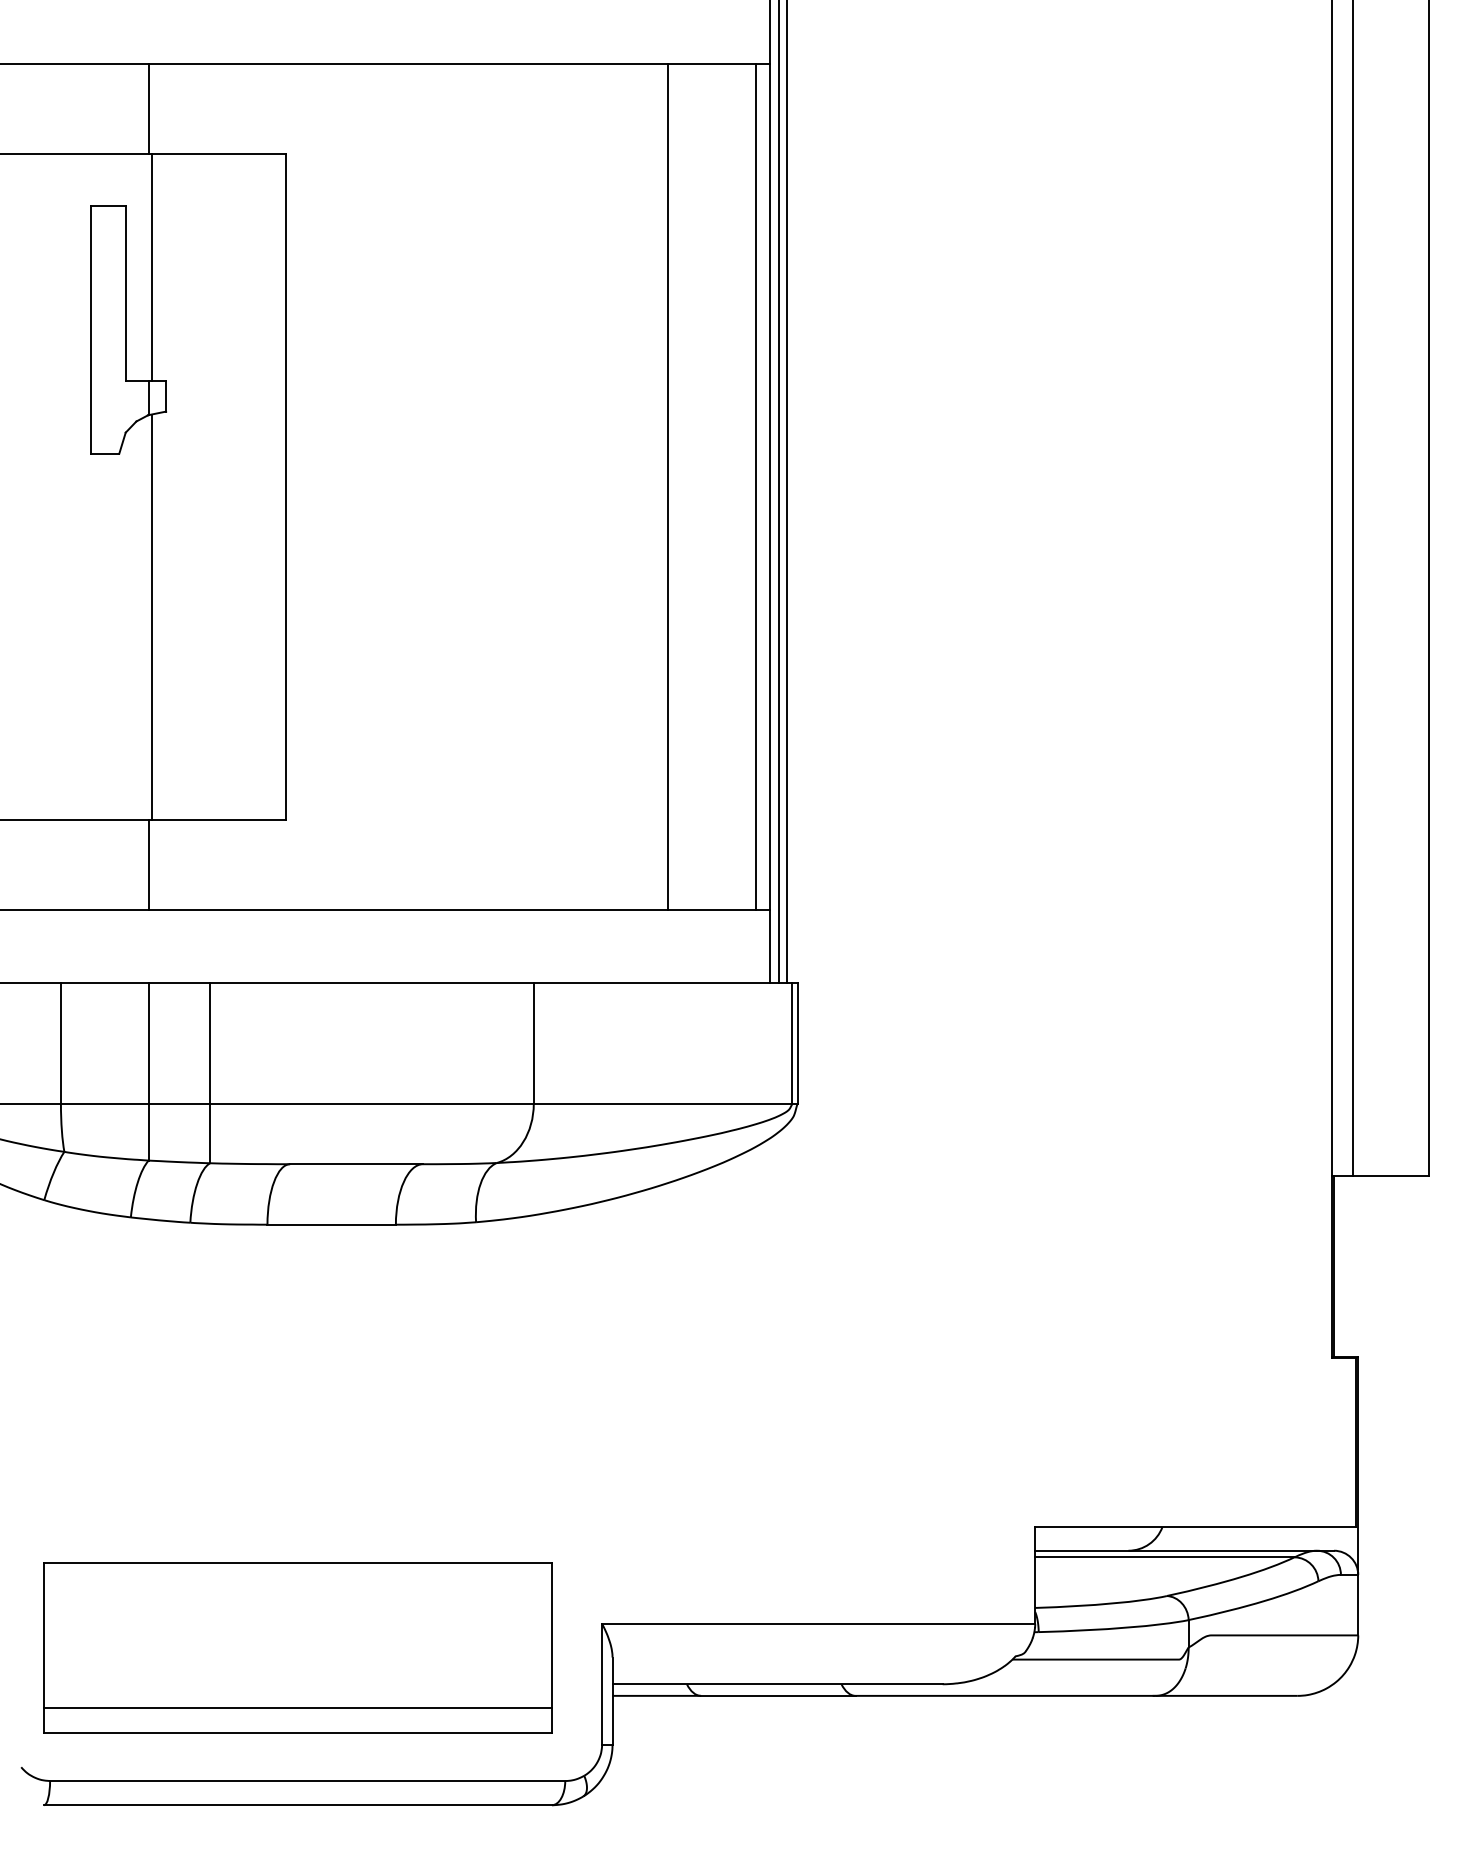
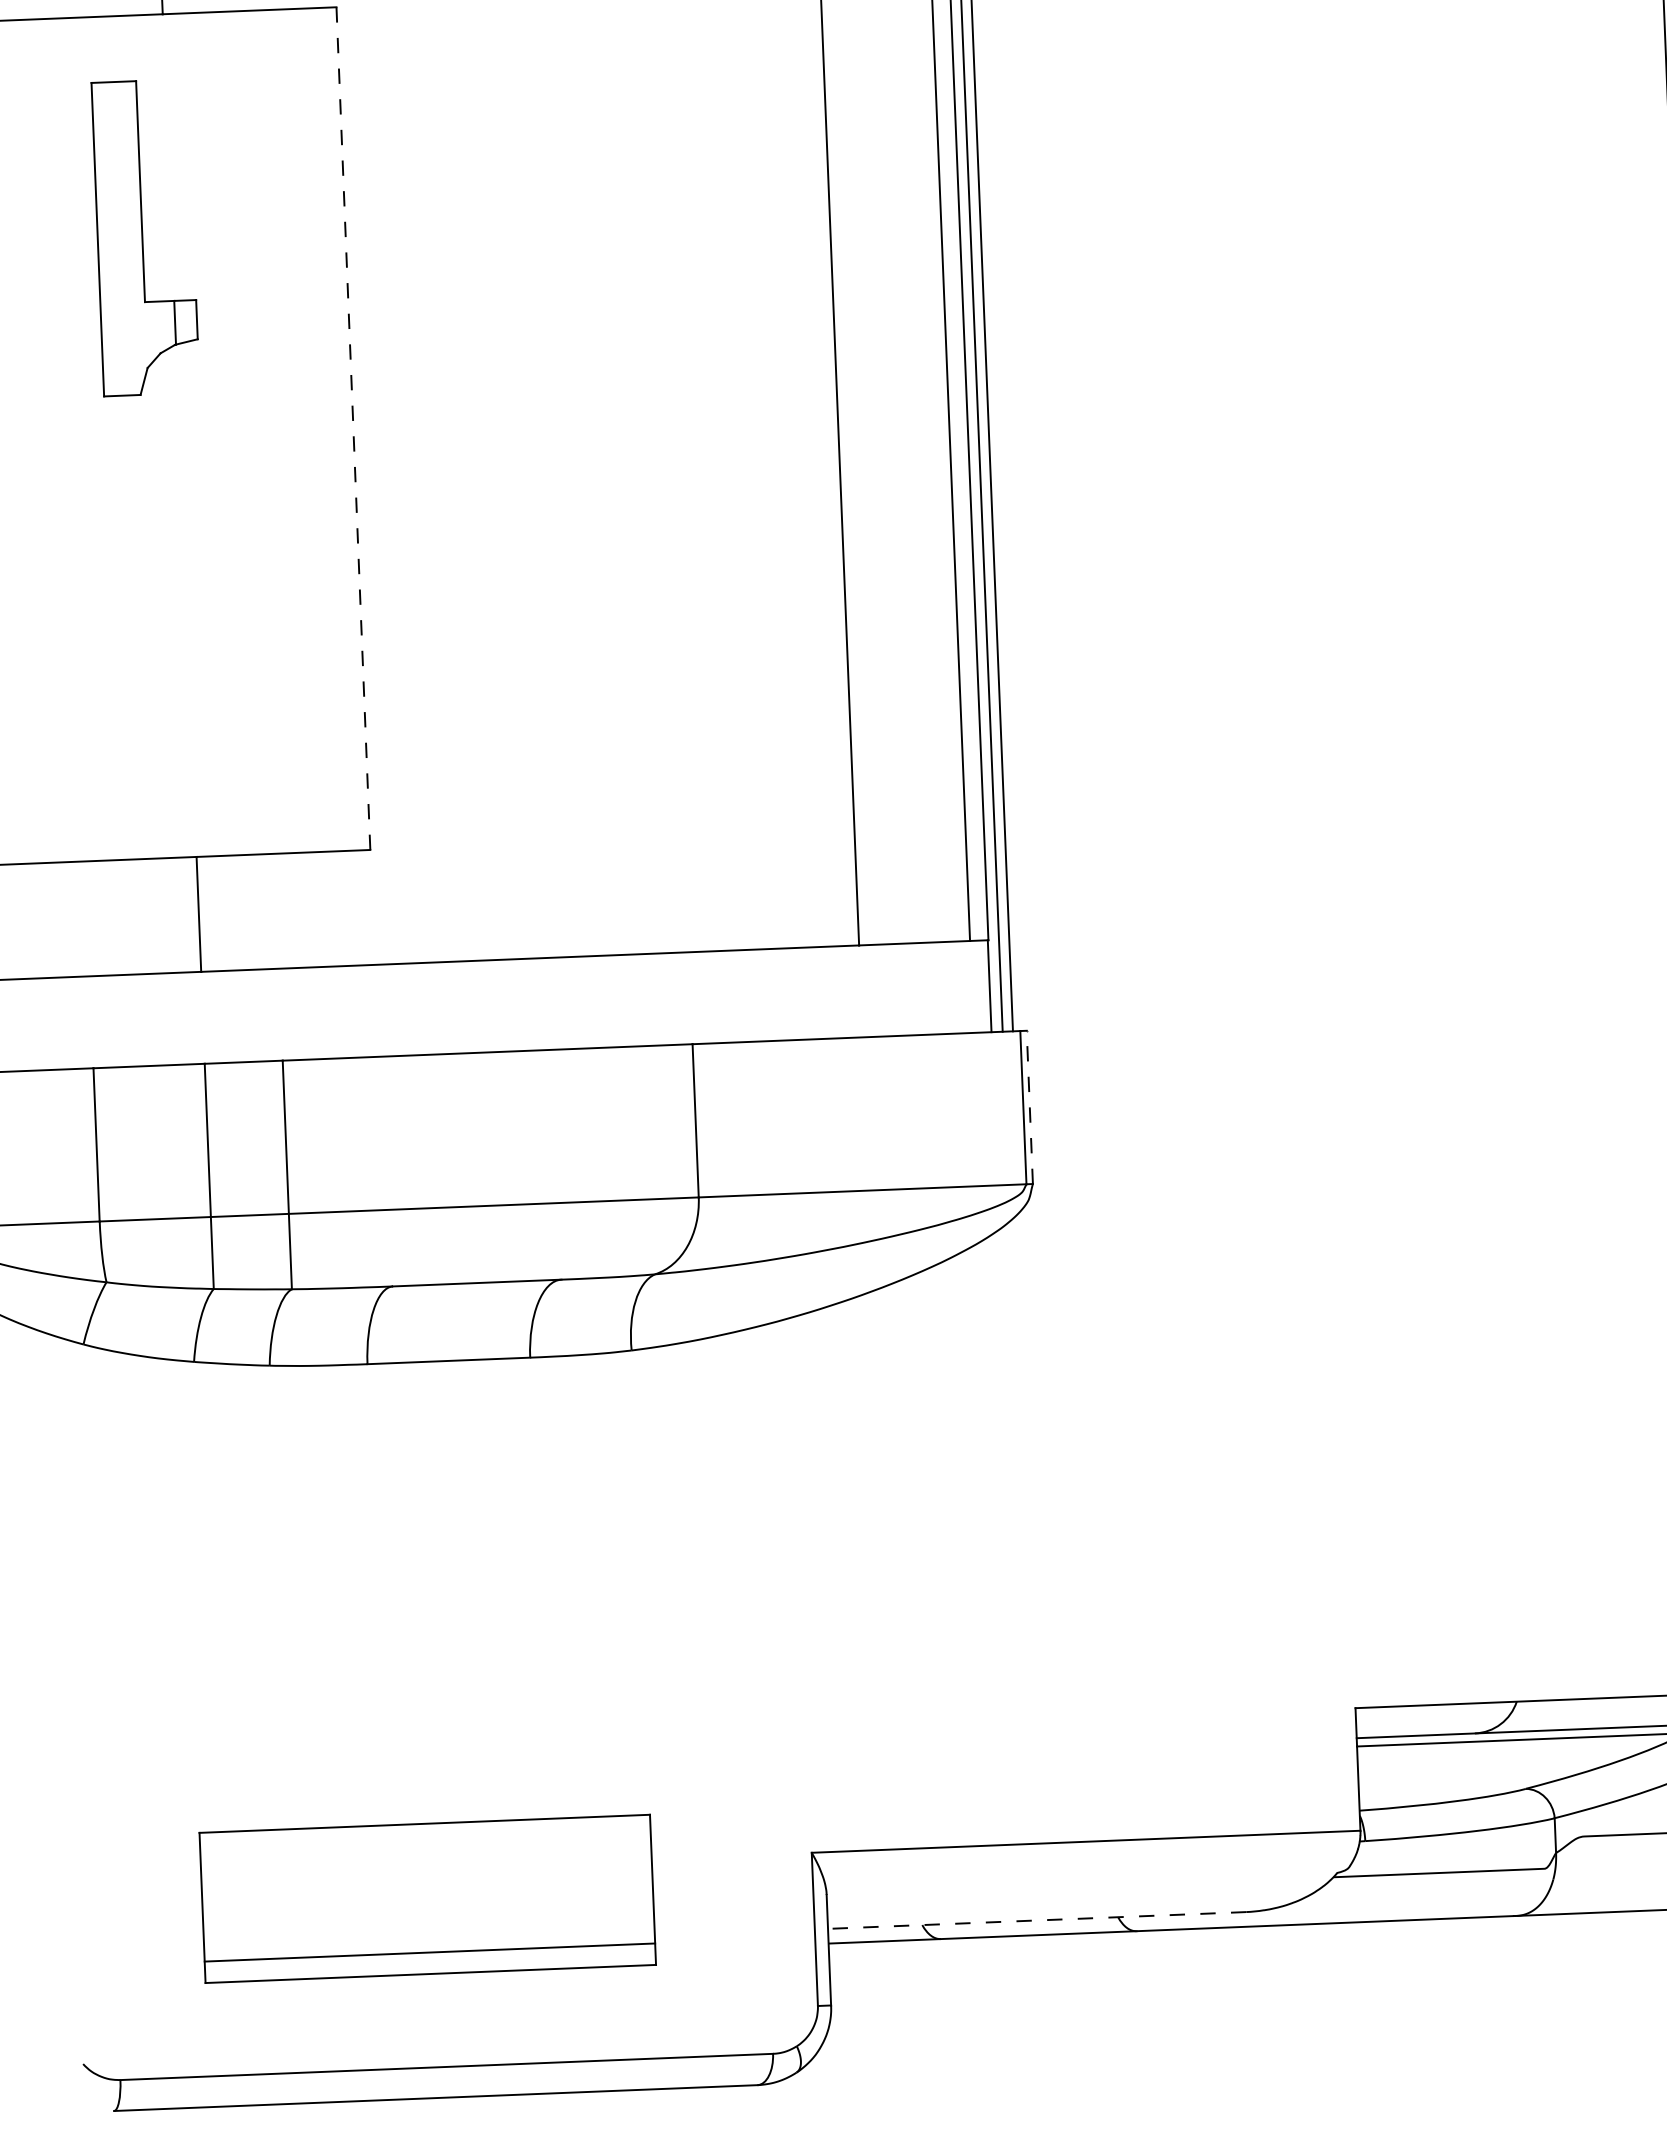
line: (151, 267) -> (171, 157), removed
line: (285, 486) -> (352, 428), solid -> dashed
line: (151, 616) -> (189, 599), removed
line: (797, 1042) -> (1029, 1106), solid -> dashed
part: (297, 1647) -> (427, 1898), size x0.7
line: (777, 1684) -> (1037, 1920), solid -> dashed

